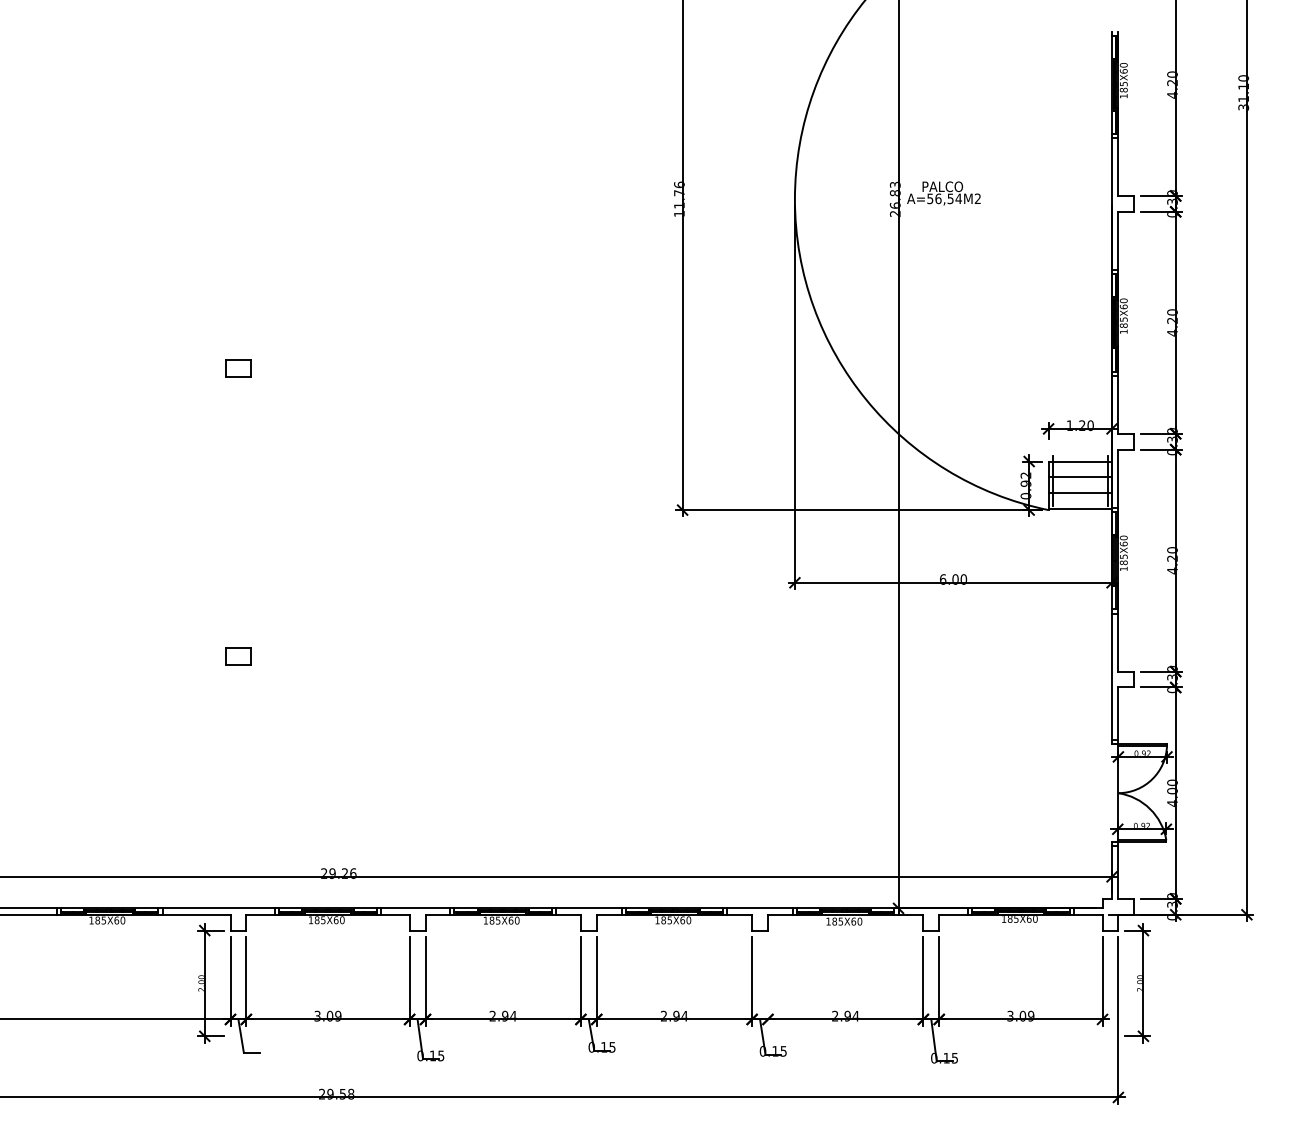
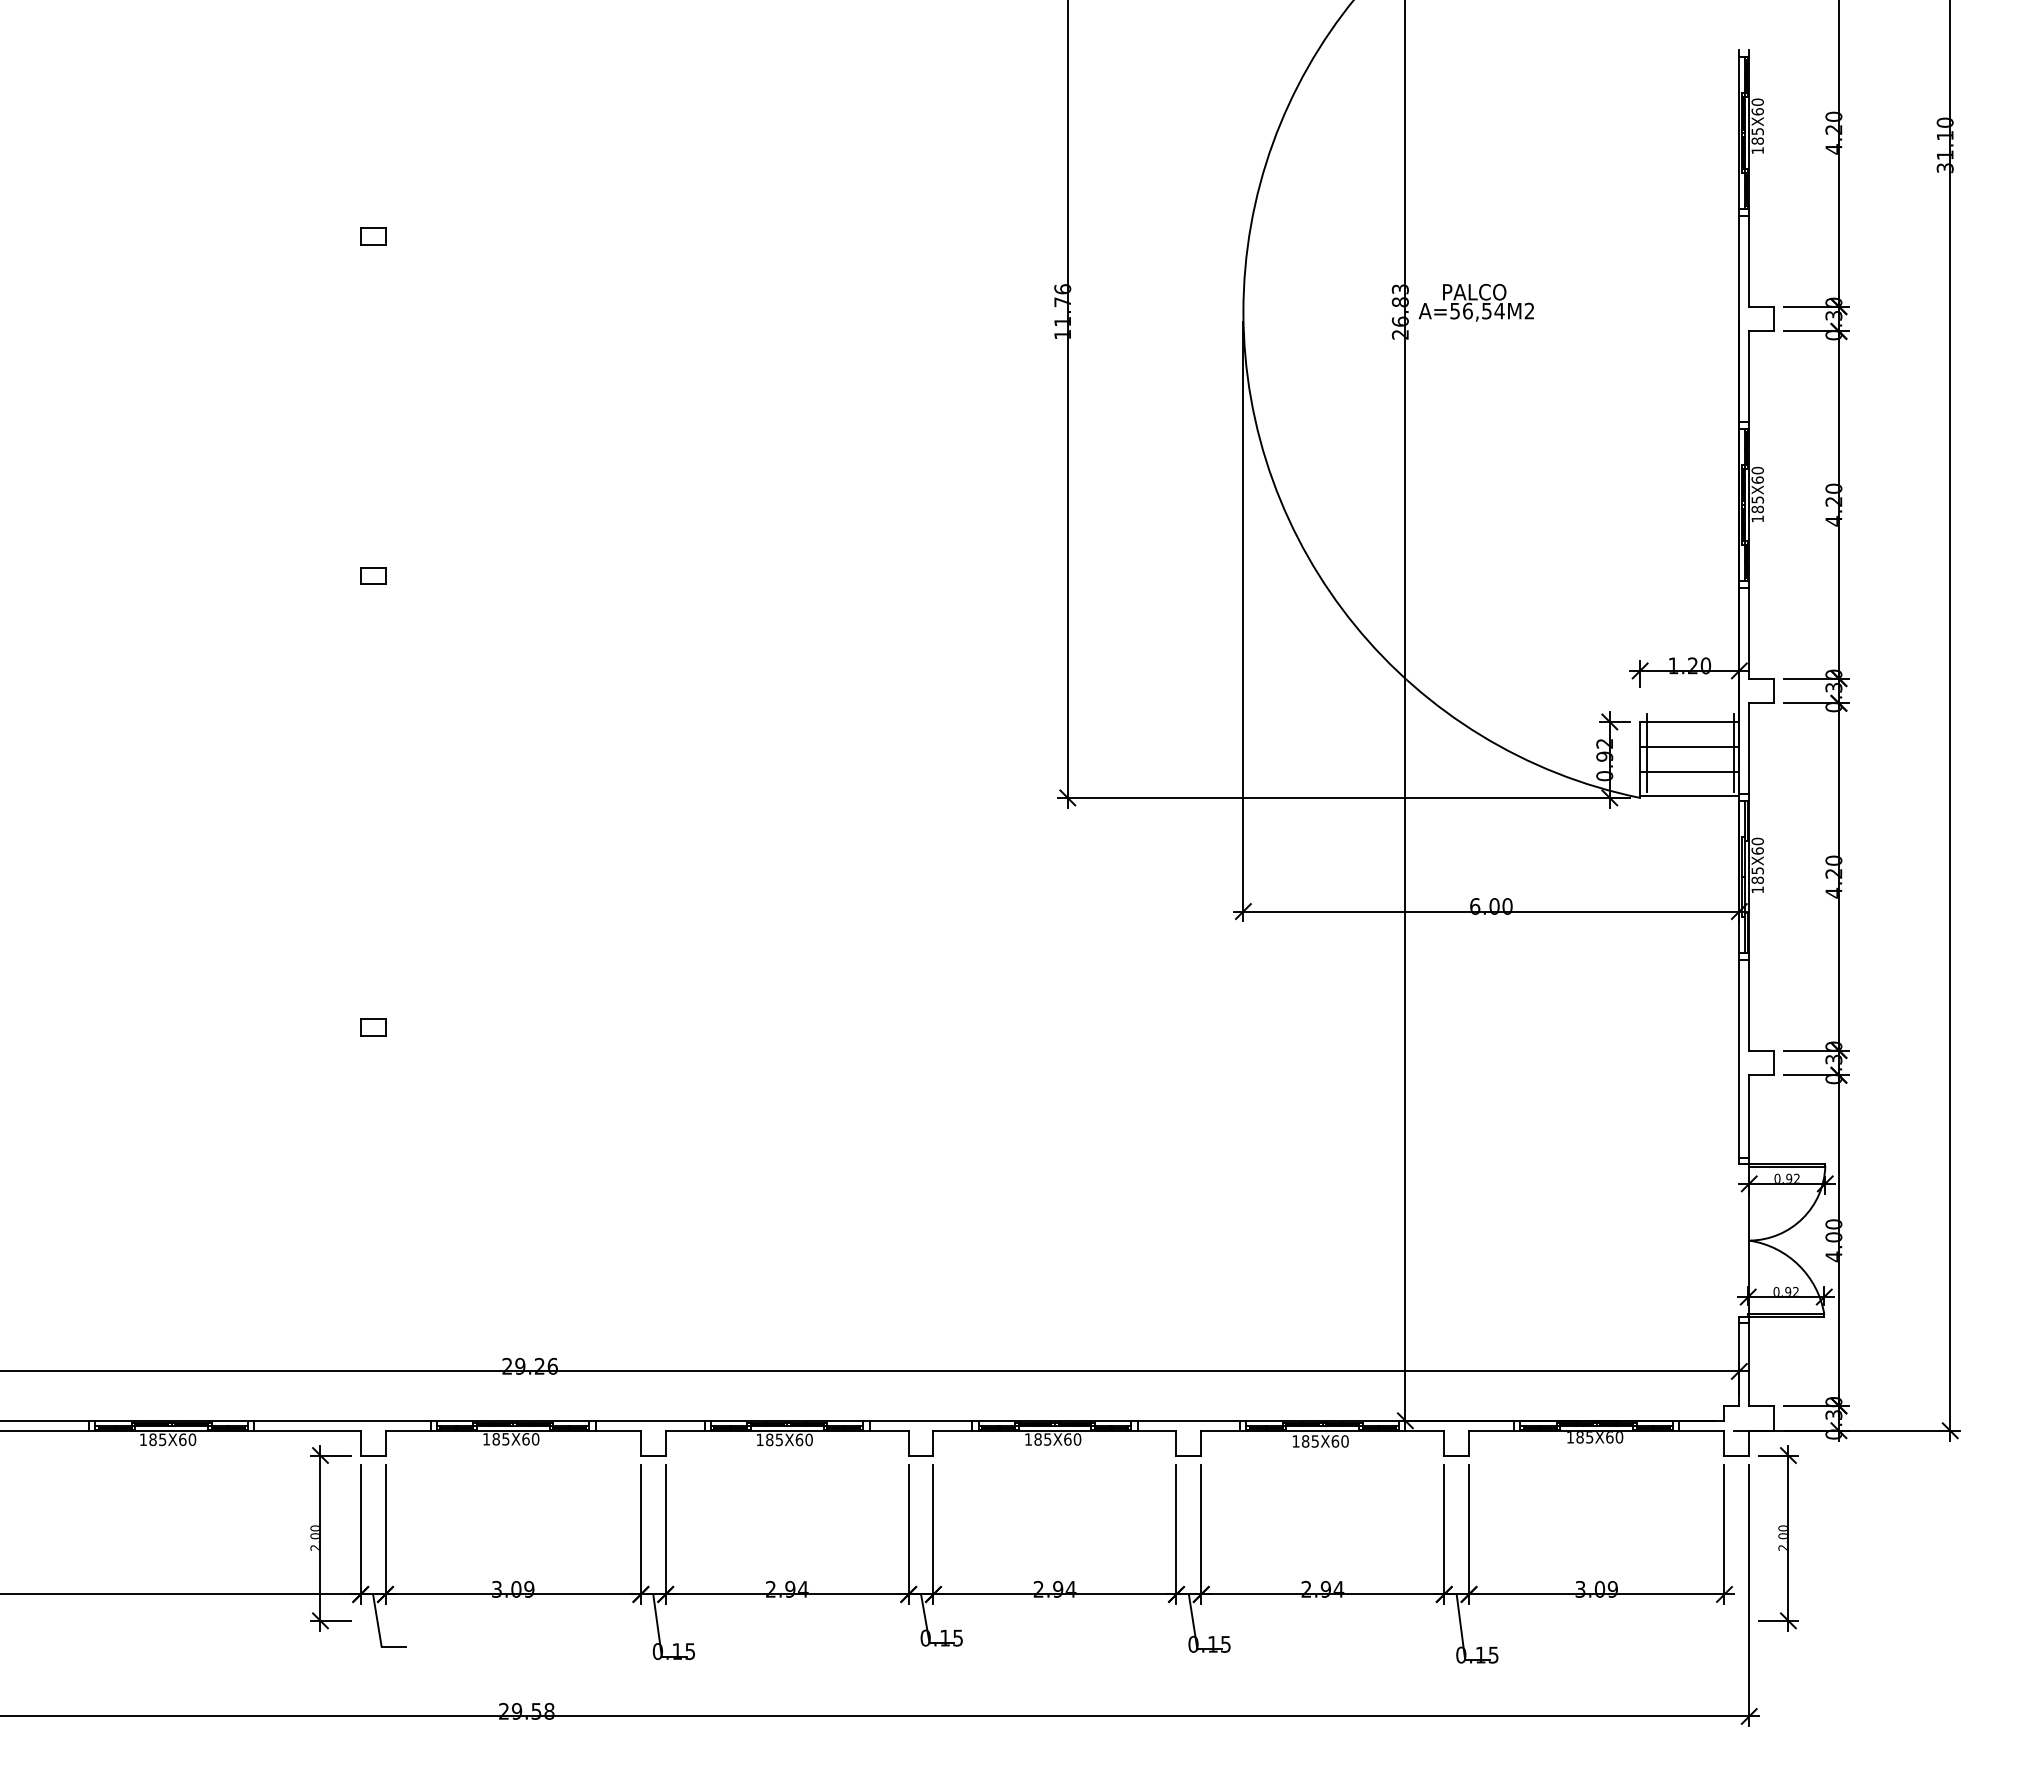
part: (238, 150) -> (373, 235), added
part: (238, 368) -> (373, 576), size x0.62
part: (238, 656) -> (373, 1026), size x0.62
line: (767, 980) -> (1200, 1533), added

